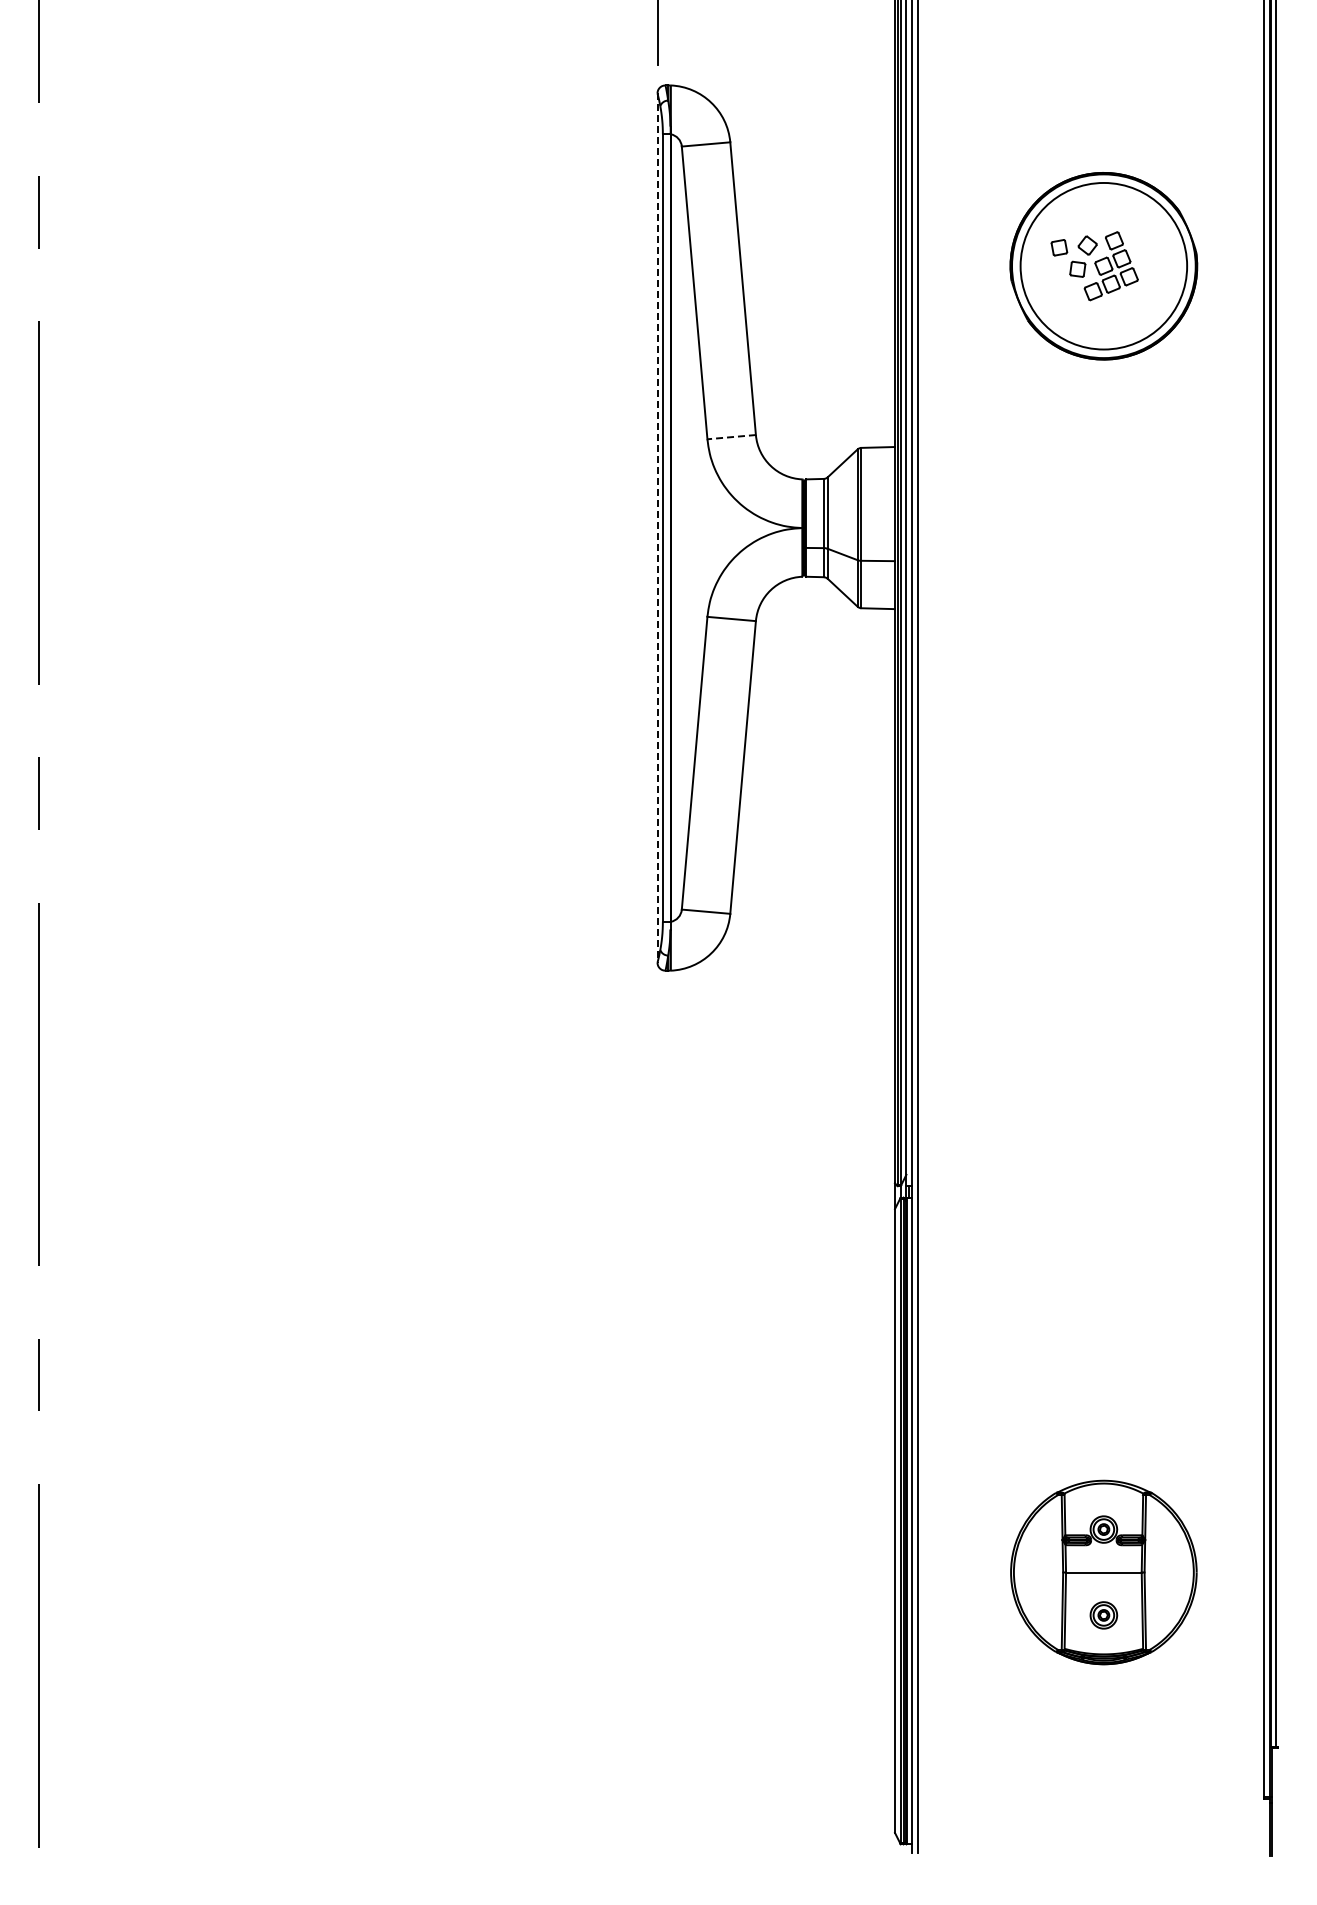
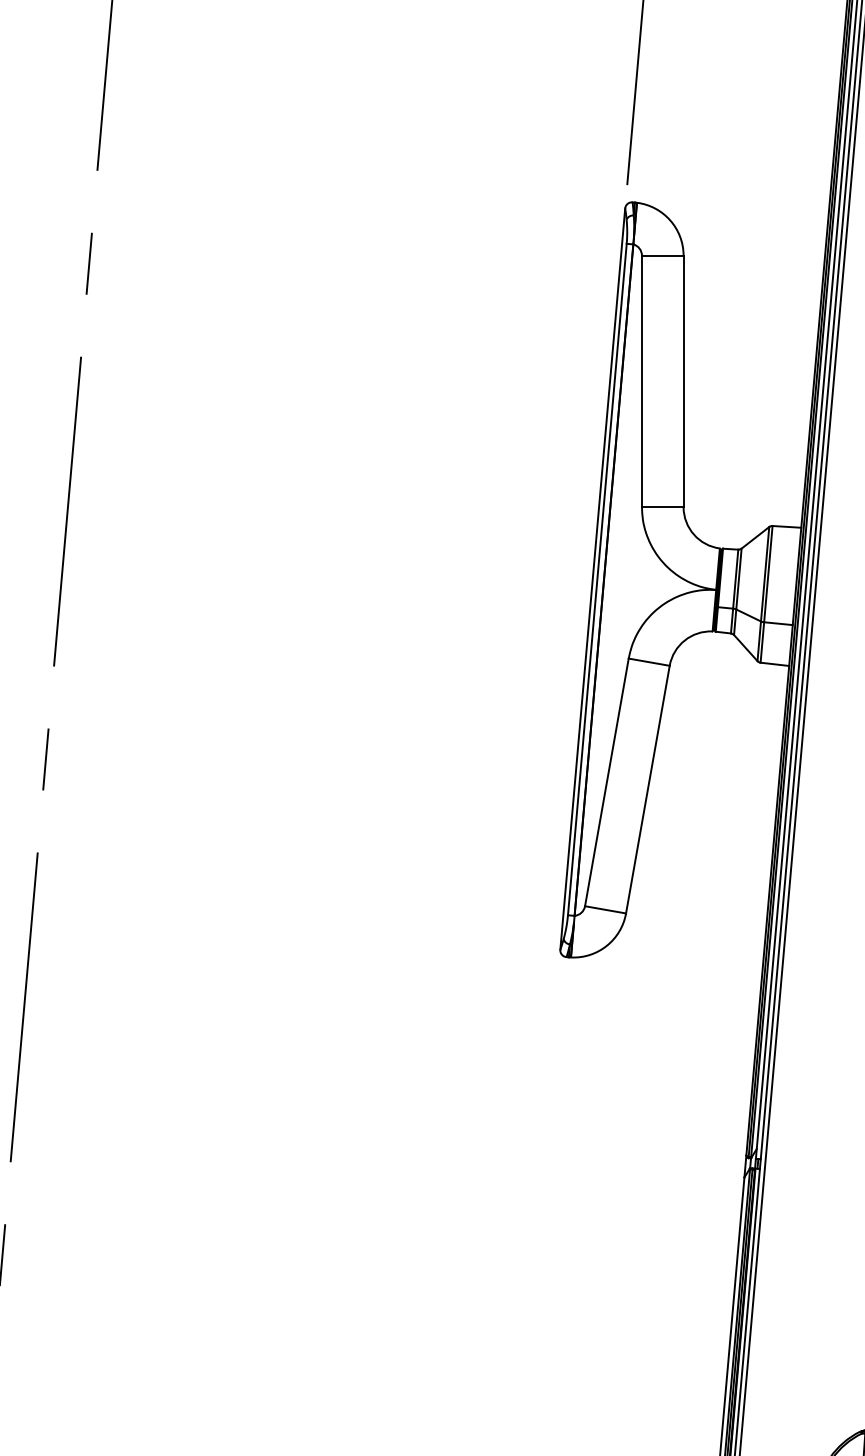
line: (731, 437) -> (662, 507), dashed -> solid
line: (657, 528) -> (592, 579), dashed -> solid

